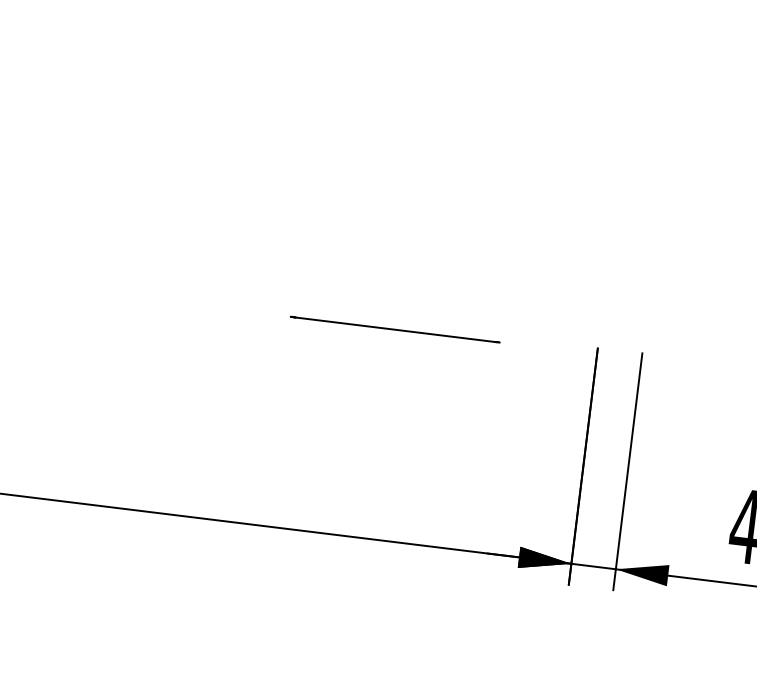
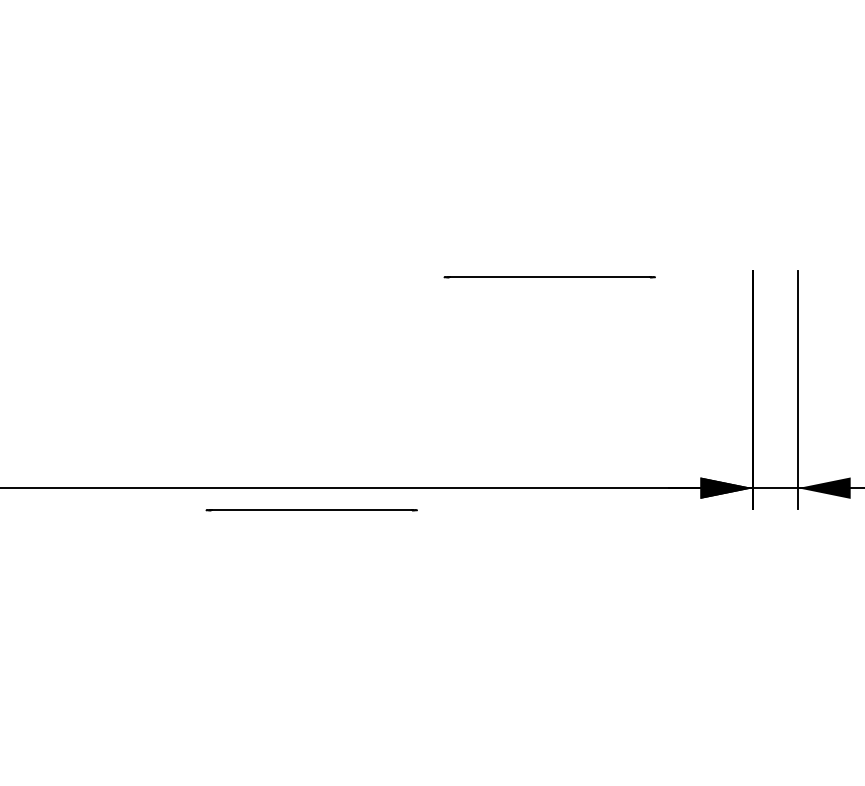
line: (130, 532) -> (311, 510), added

